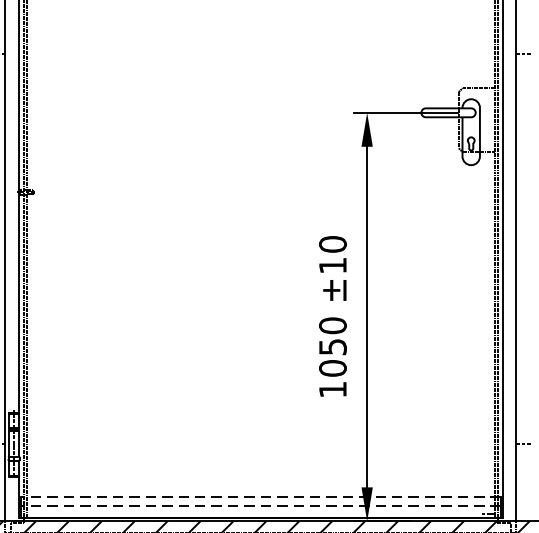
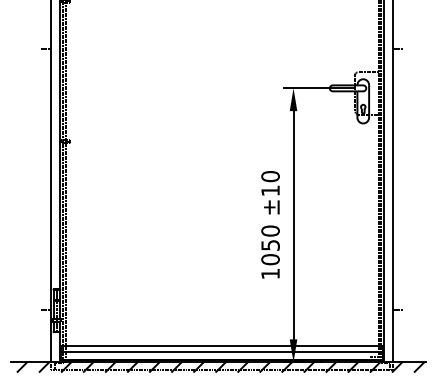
line: (261, 496) -> (222, 345), dashed -> solid
line: (261, 506) -> (222, 352), dashed -> solid

